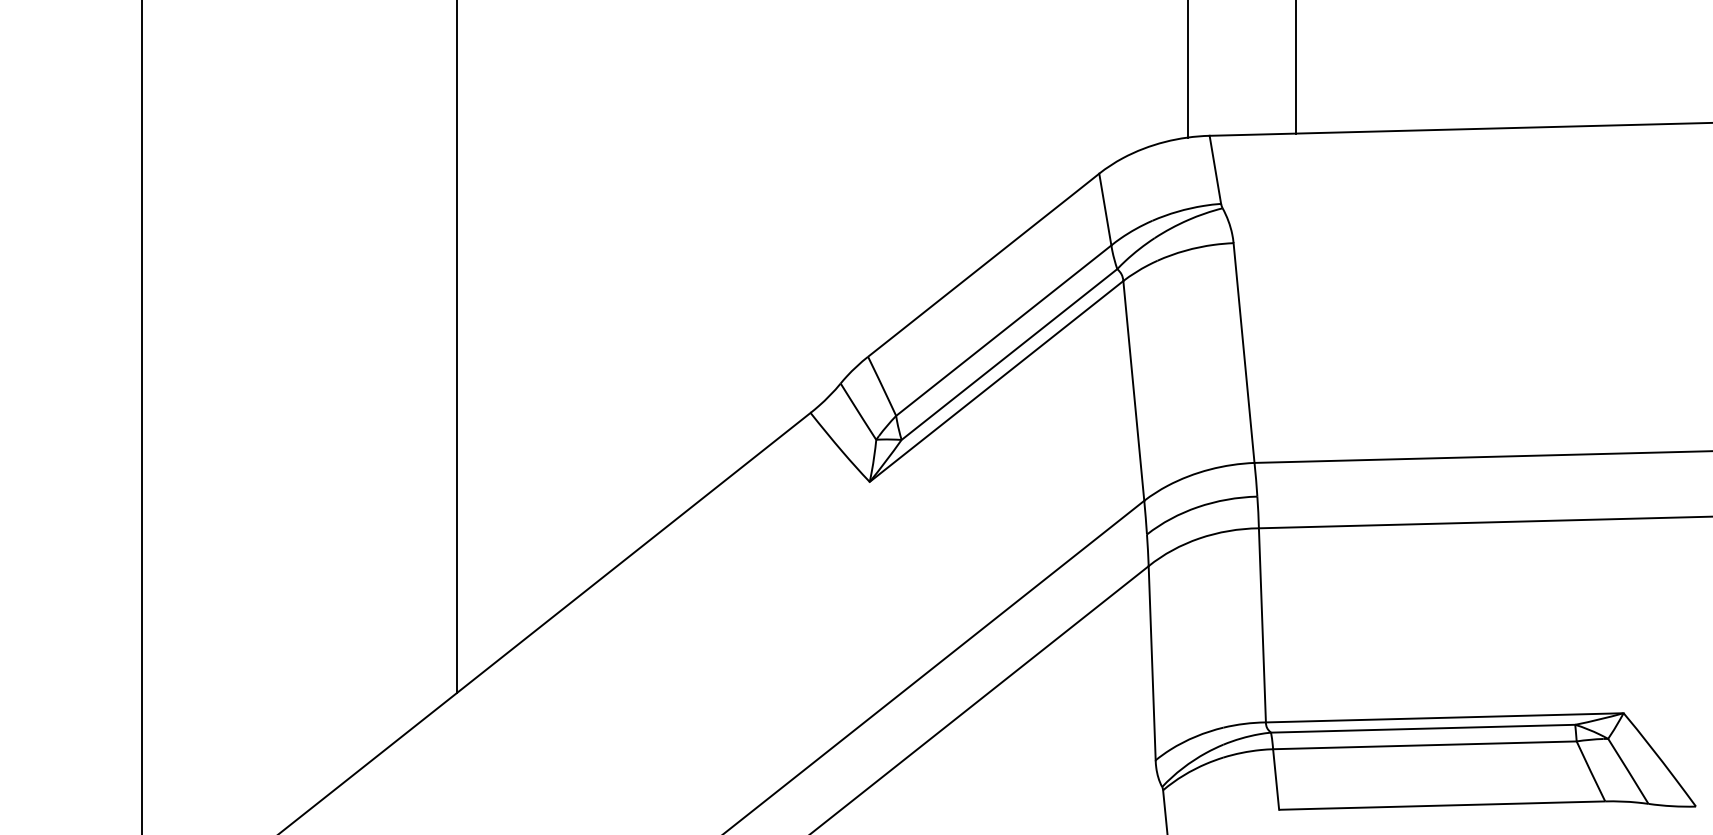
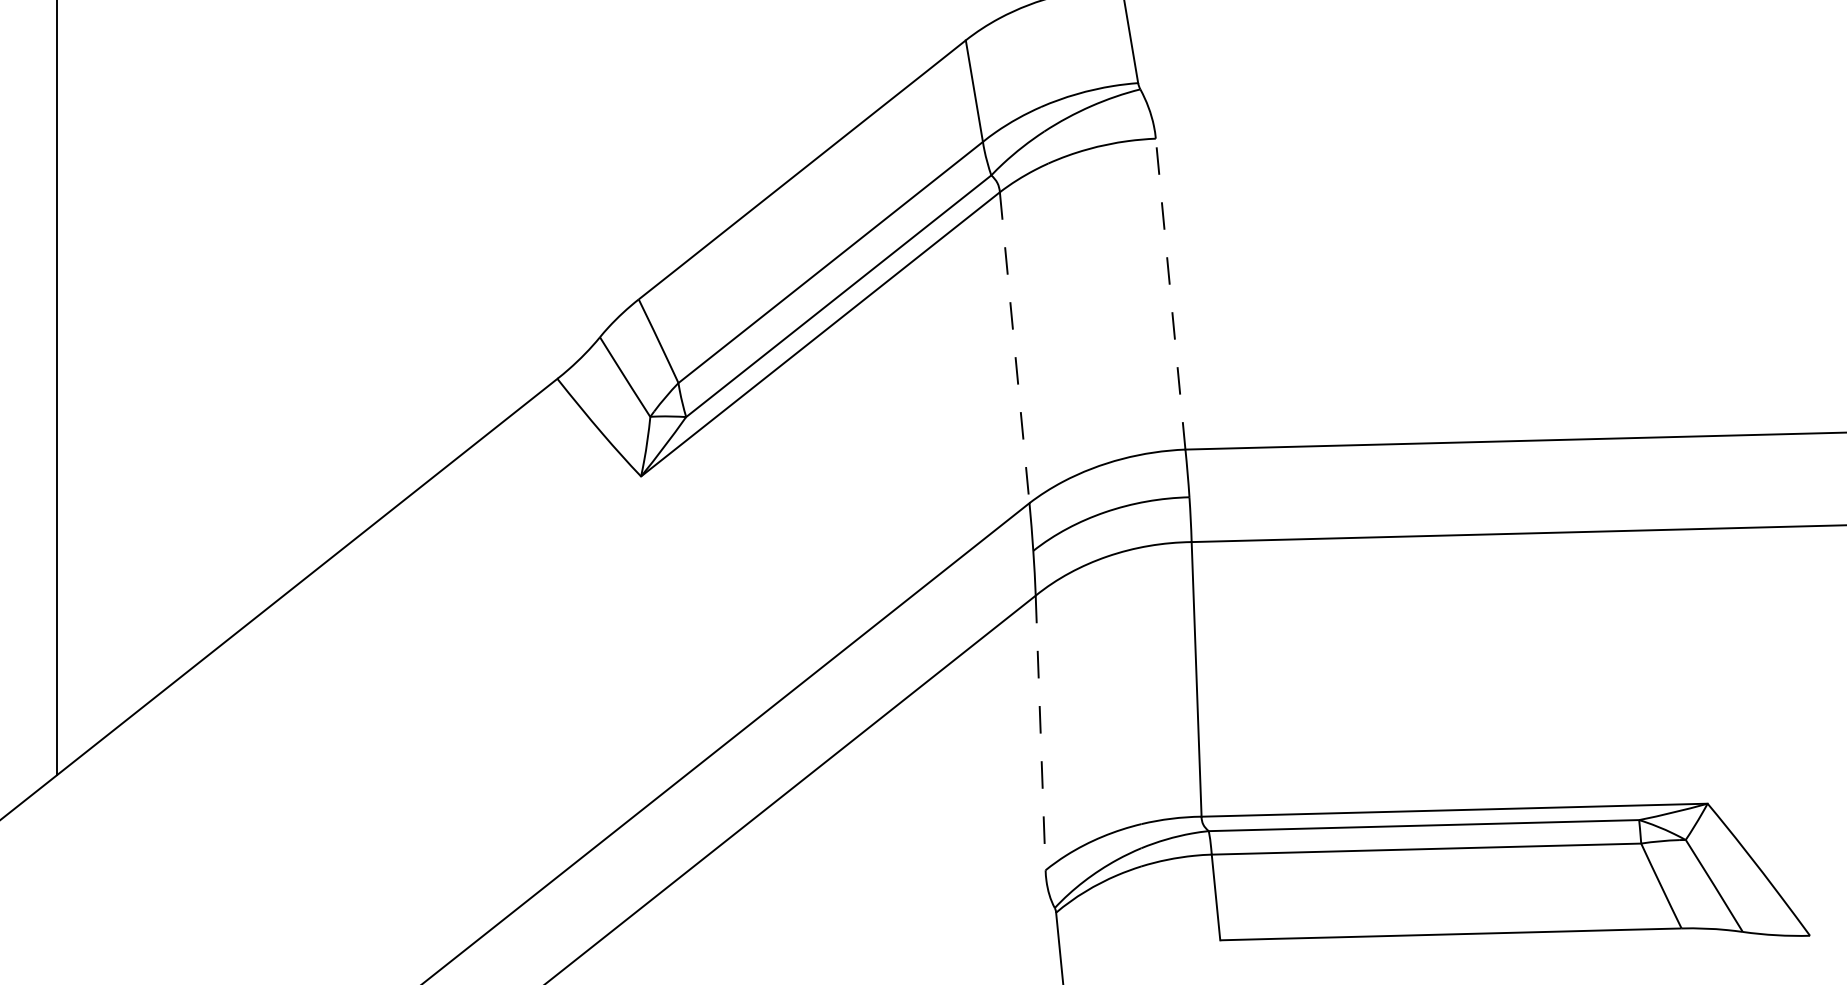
line: (1244, 352) -> (1171, 293), solid -> dashed
line: (1133, 391) -> (1014, 348), solid -> dashed
line: (1152, 663) -> (1041, 733), solid -> dashed

